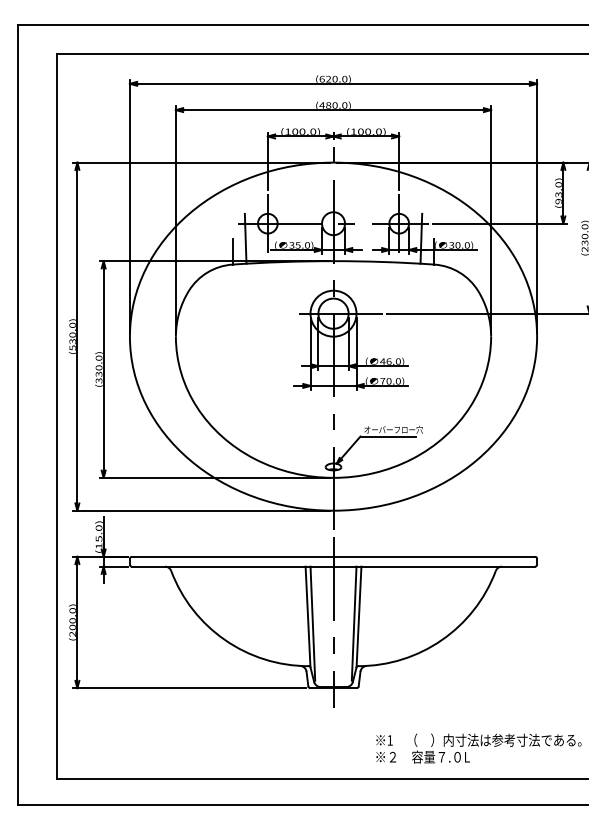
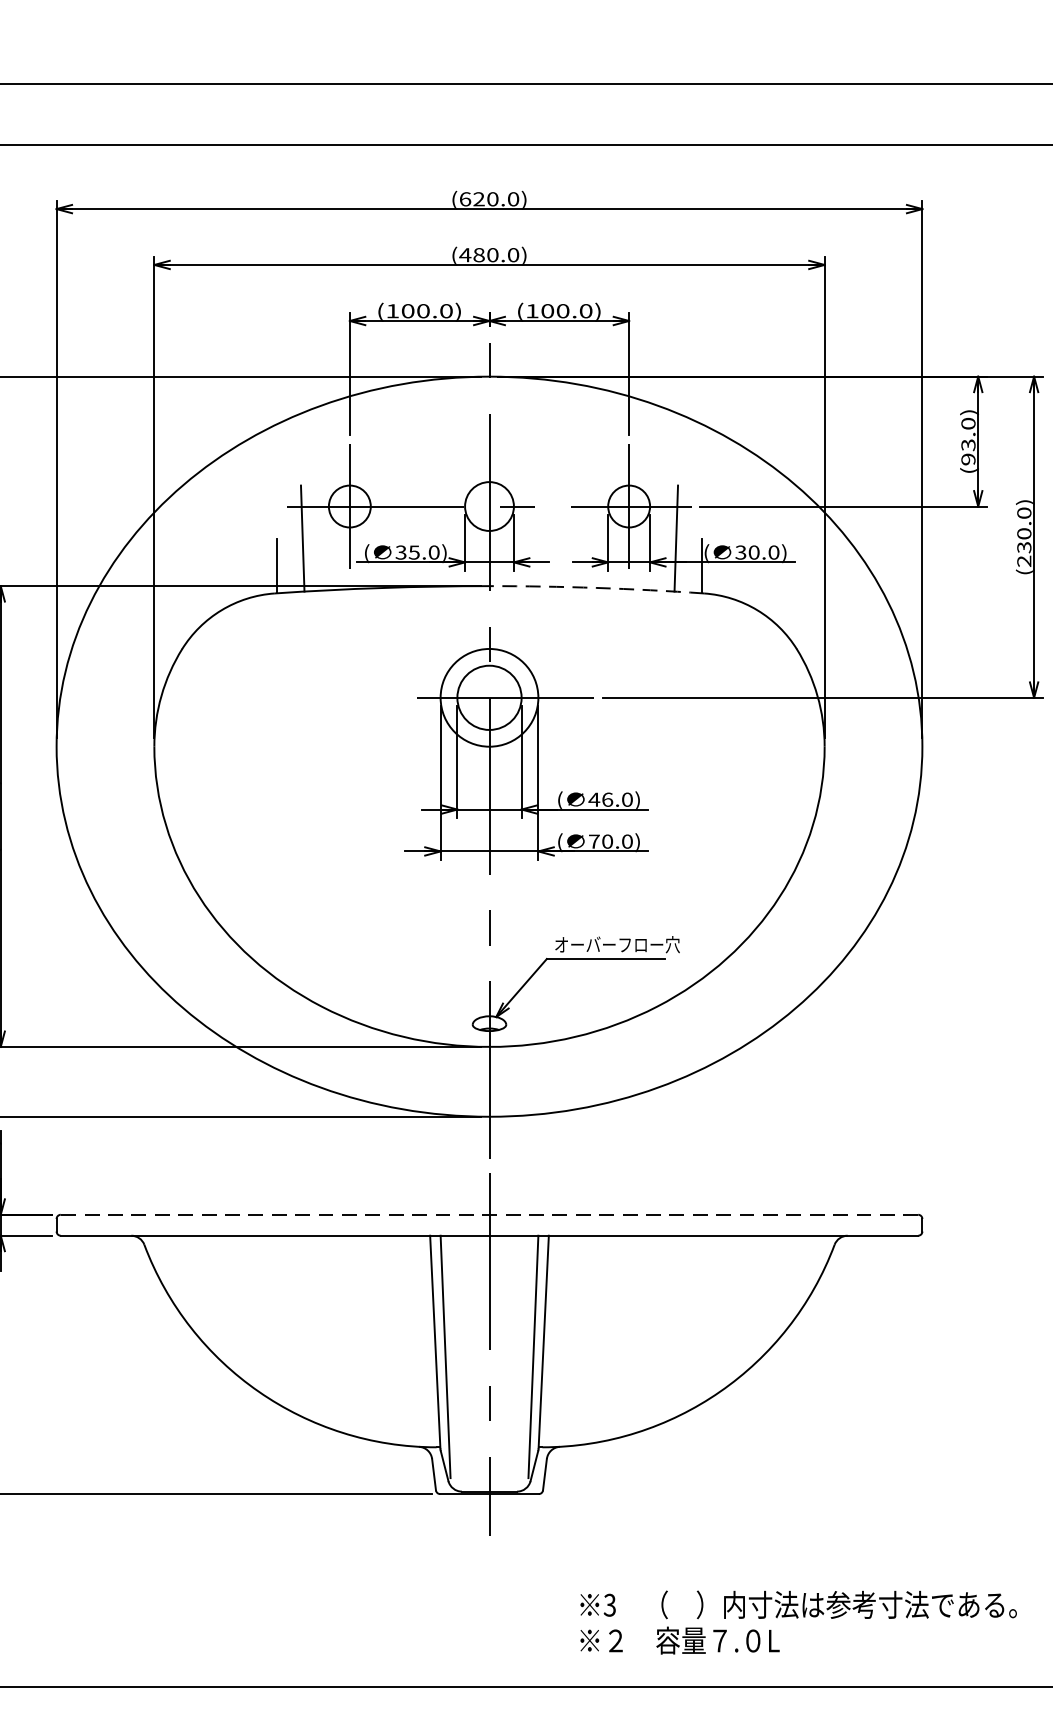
arc: (384, 262) -> (597, 588), solid -> dashed
line: (333, 556) -> (489, 1214), solid -> dashed
text: (389, 740) -> (608, 1605), 1 -> 3

